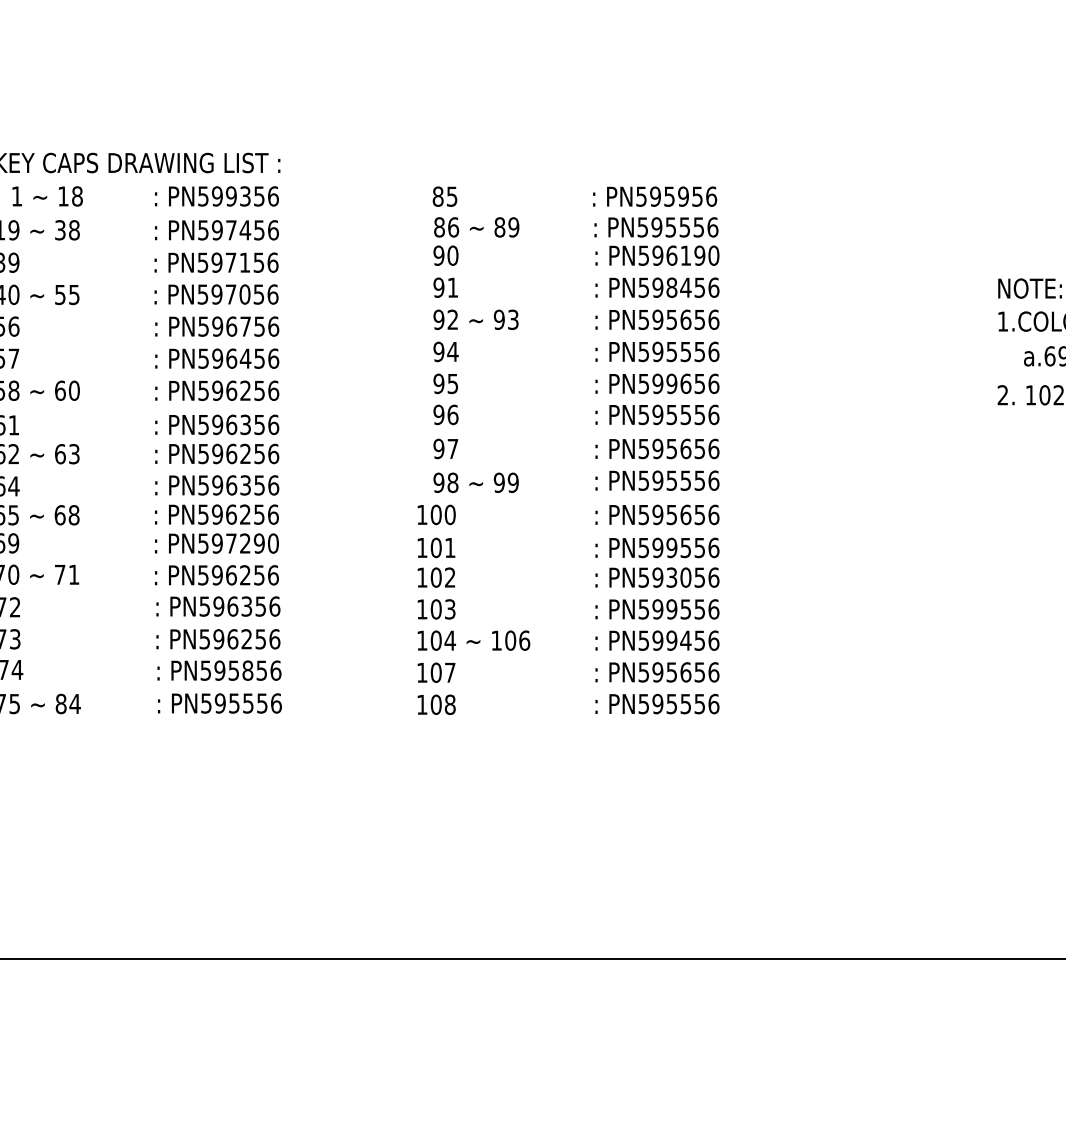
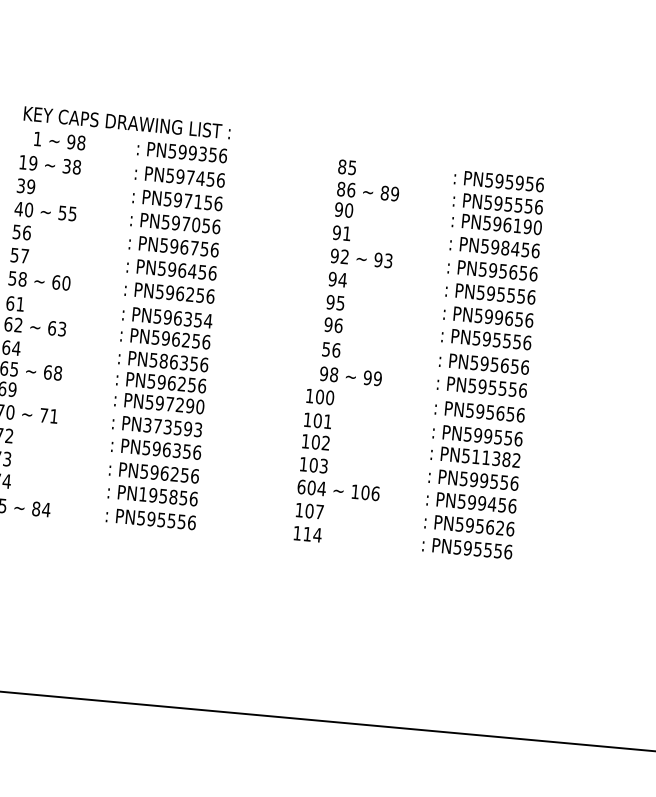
text: (63, 196) -> (71, 142), 18 -> 98
text: (273, 424) -> (208, 320), PN596356 -> PN596354
text: (445, 448) -> (331, 349), 97 -> 56
text: (217, 485) -> (163, 361), PN596356 -> PN586356
text: (238, 575) -> (172, 427), PN596256 -> PN373593
text: (685, 577) -> (496, 458), PN593056 -> PN511382
text: (421, 640) -> (301, 486), 104 -> 604
text: (205, 670) -> (142, 494), PN595856 -> PN195856
text: (699, 672) -> (500, 528), PN595656 -> PN595626
text: (442, 704) -> (312, 534), 108 -> 114

